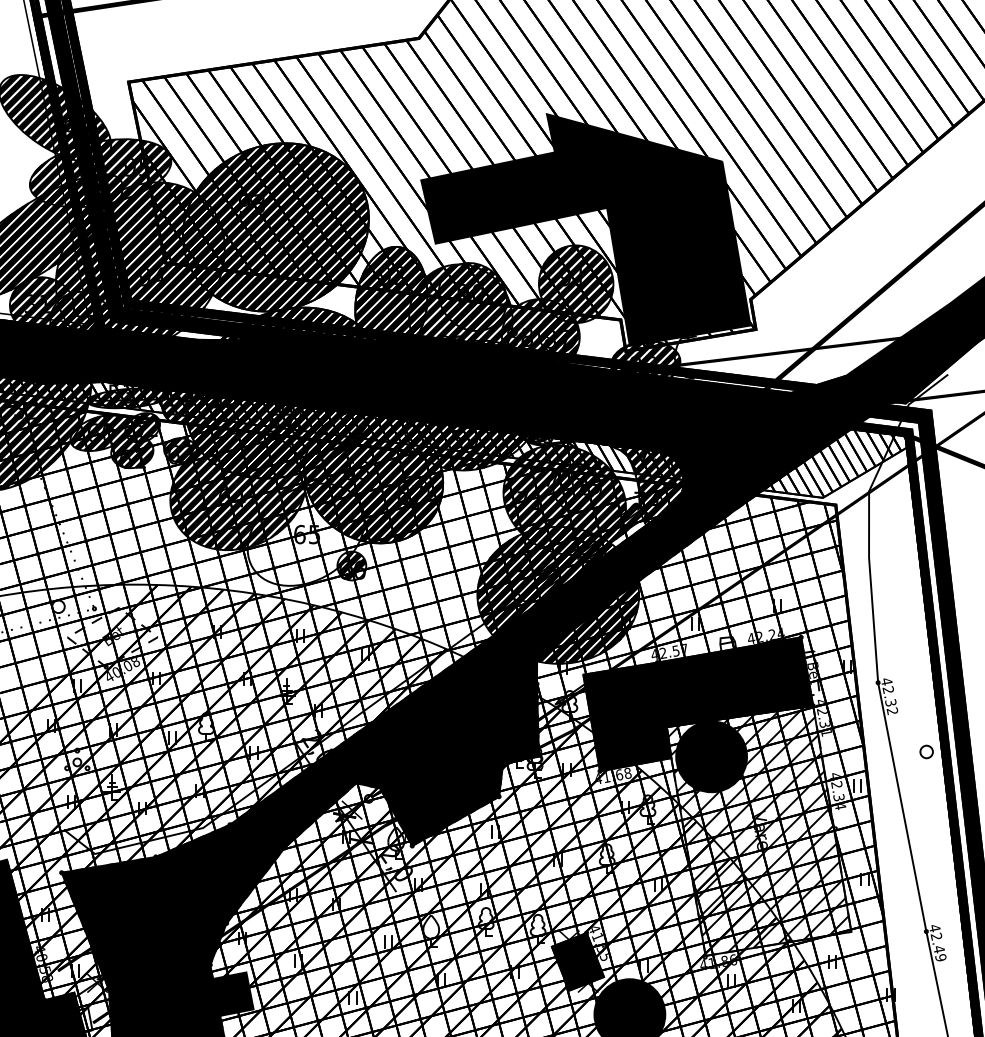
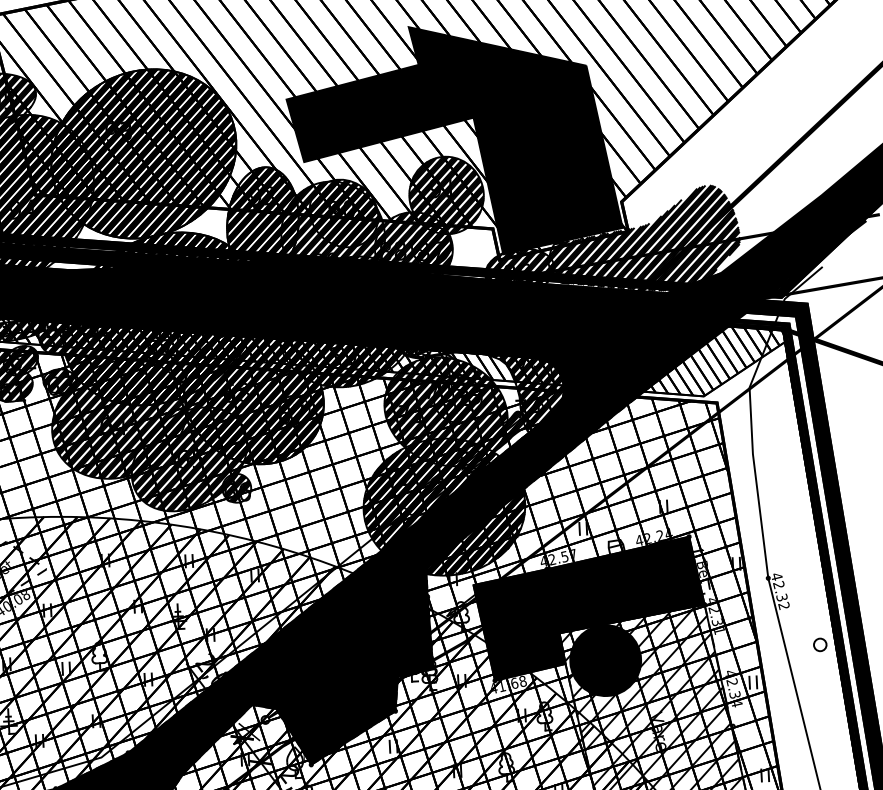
hatch: (770, 339) -> (643, 240), added
hatch: (305, 534) -> (188, 459), added

